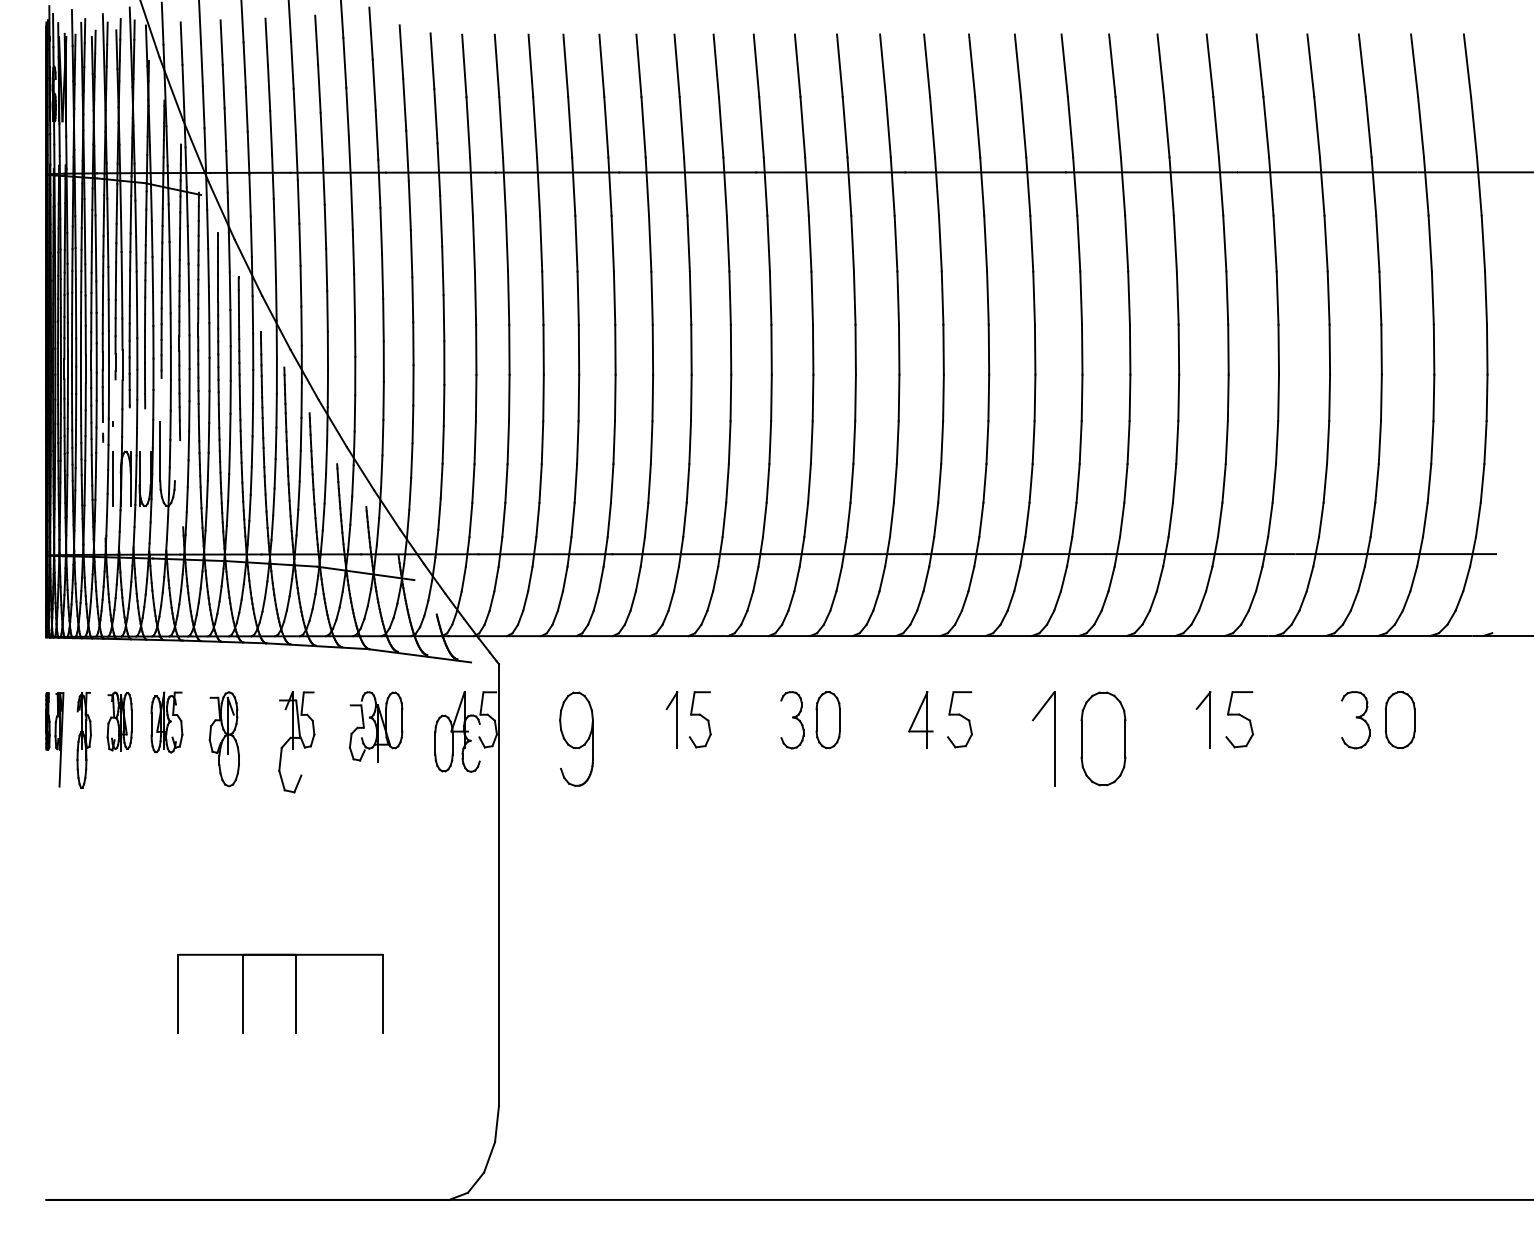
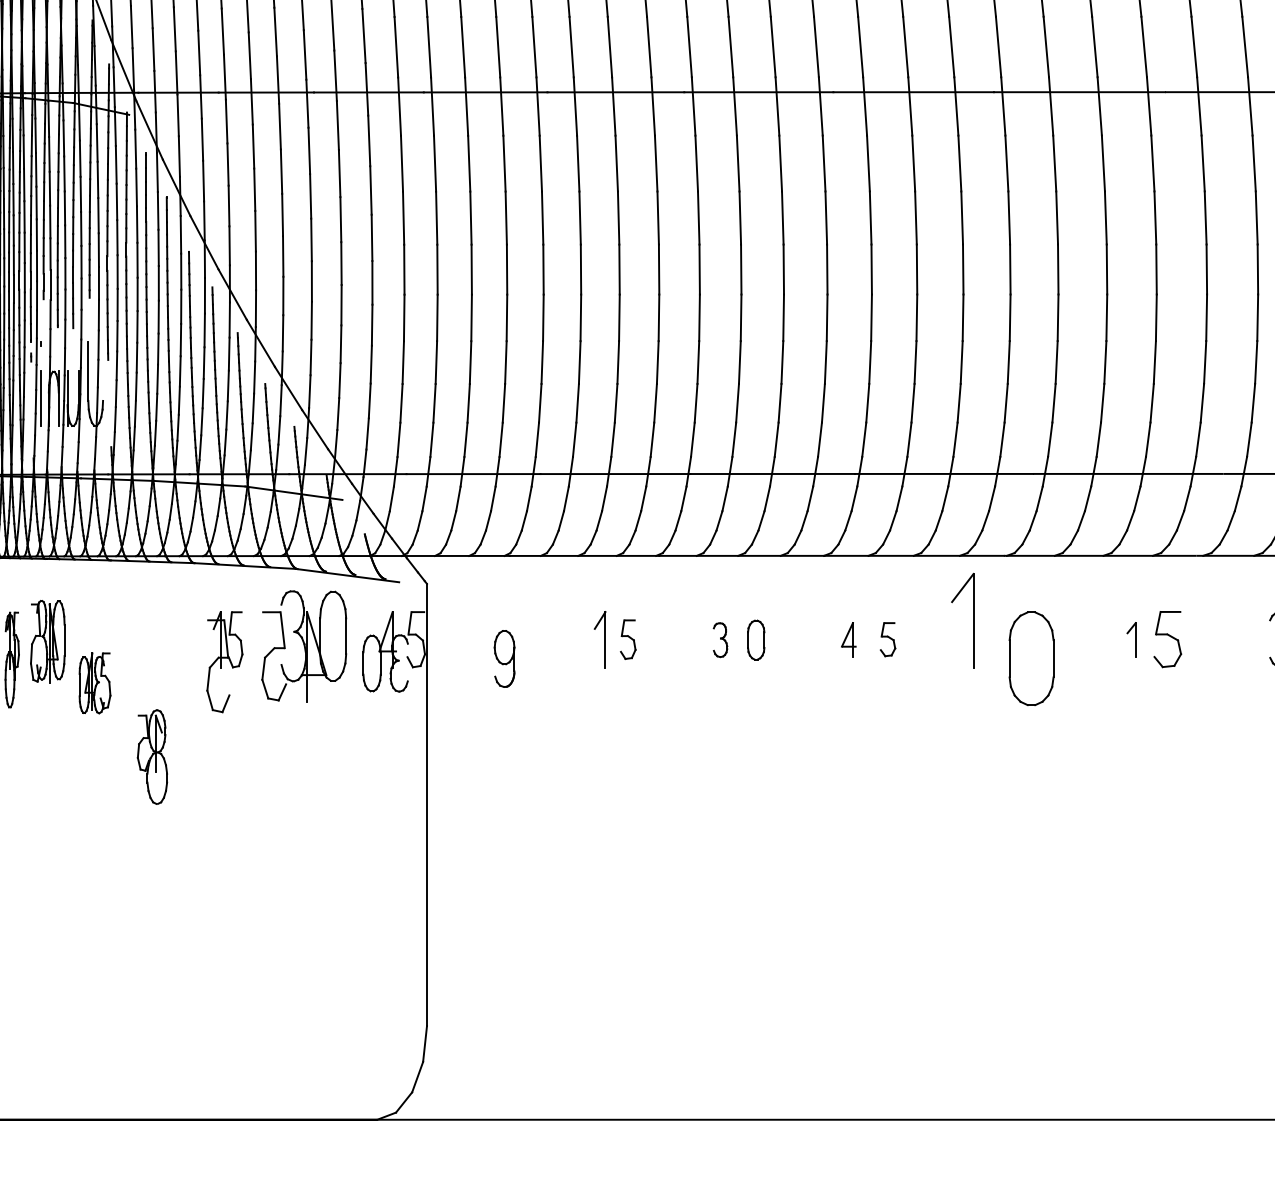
part: (699, 719) -> (627, 639), size x0.7
part: (920, 719) -> (848, 639), size x0.6
part: (959, 719) -> (887, 639), size x0.6
part: (1203, 719) -> (1131, 639), size x0.6
part: (792, 720) -> (720, 640), size x0.6
part: (827, 720) -> (755, 640), size x0.7
part: (119, 721) -> (47, 641), size x1.4
part: (166, 722) -> (94, 683), moved
part: (375, 726) -> (303, 646), size x1.6
part: (576, 738) -> (504, 658), size x0.6
part: (1054, 738) -> (973, 620), moved
part: (223, 739) -> (151, 757), moved
part: (295, 993) -> (223, 913), removed

